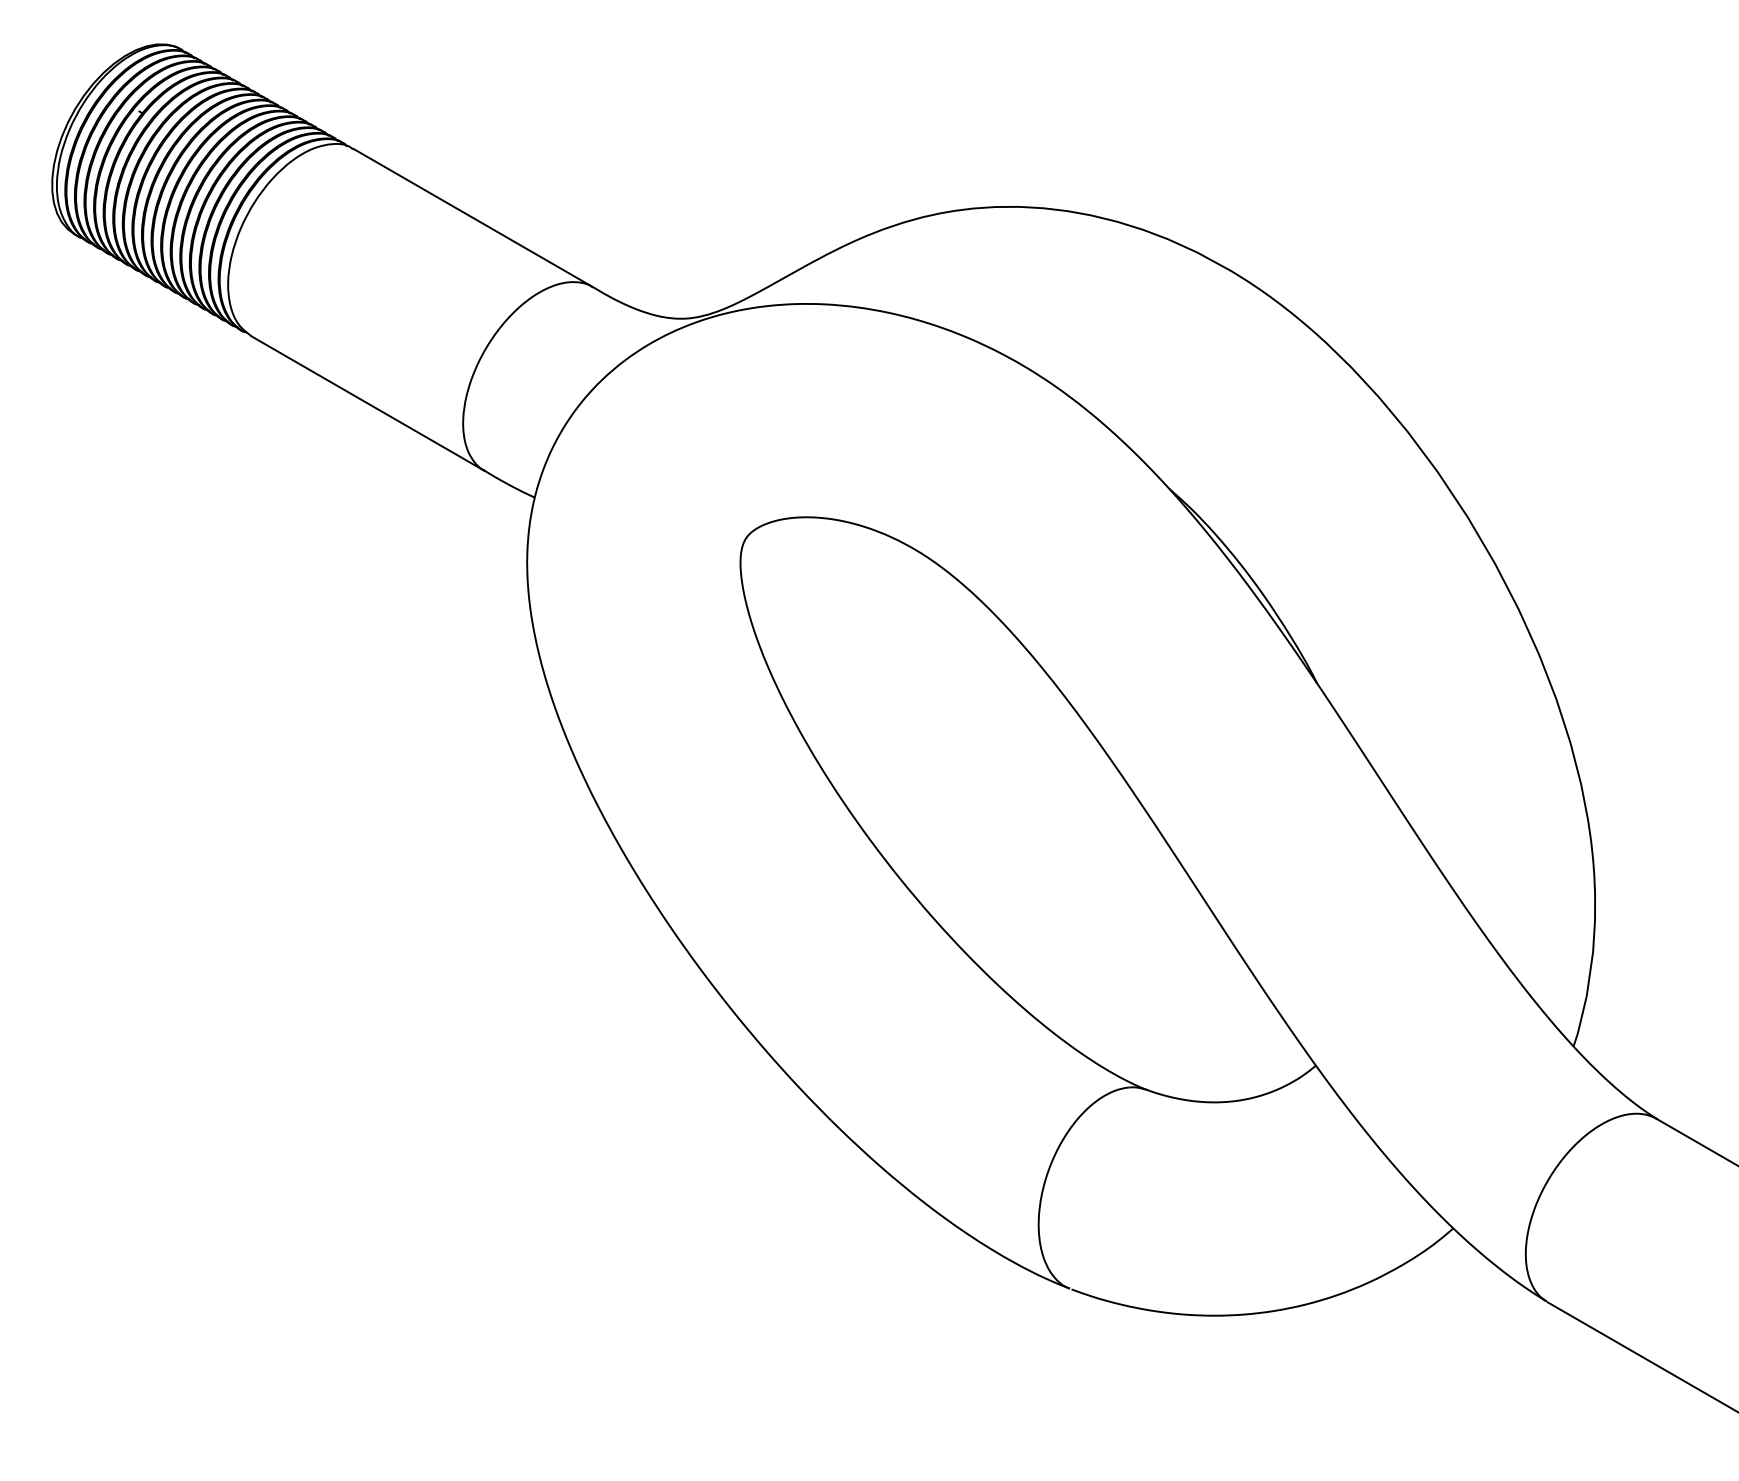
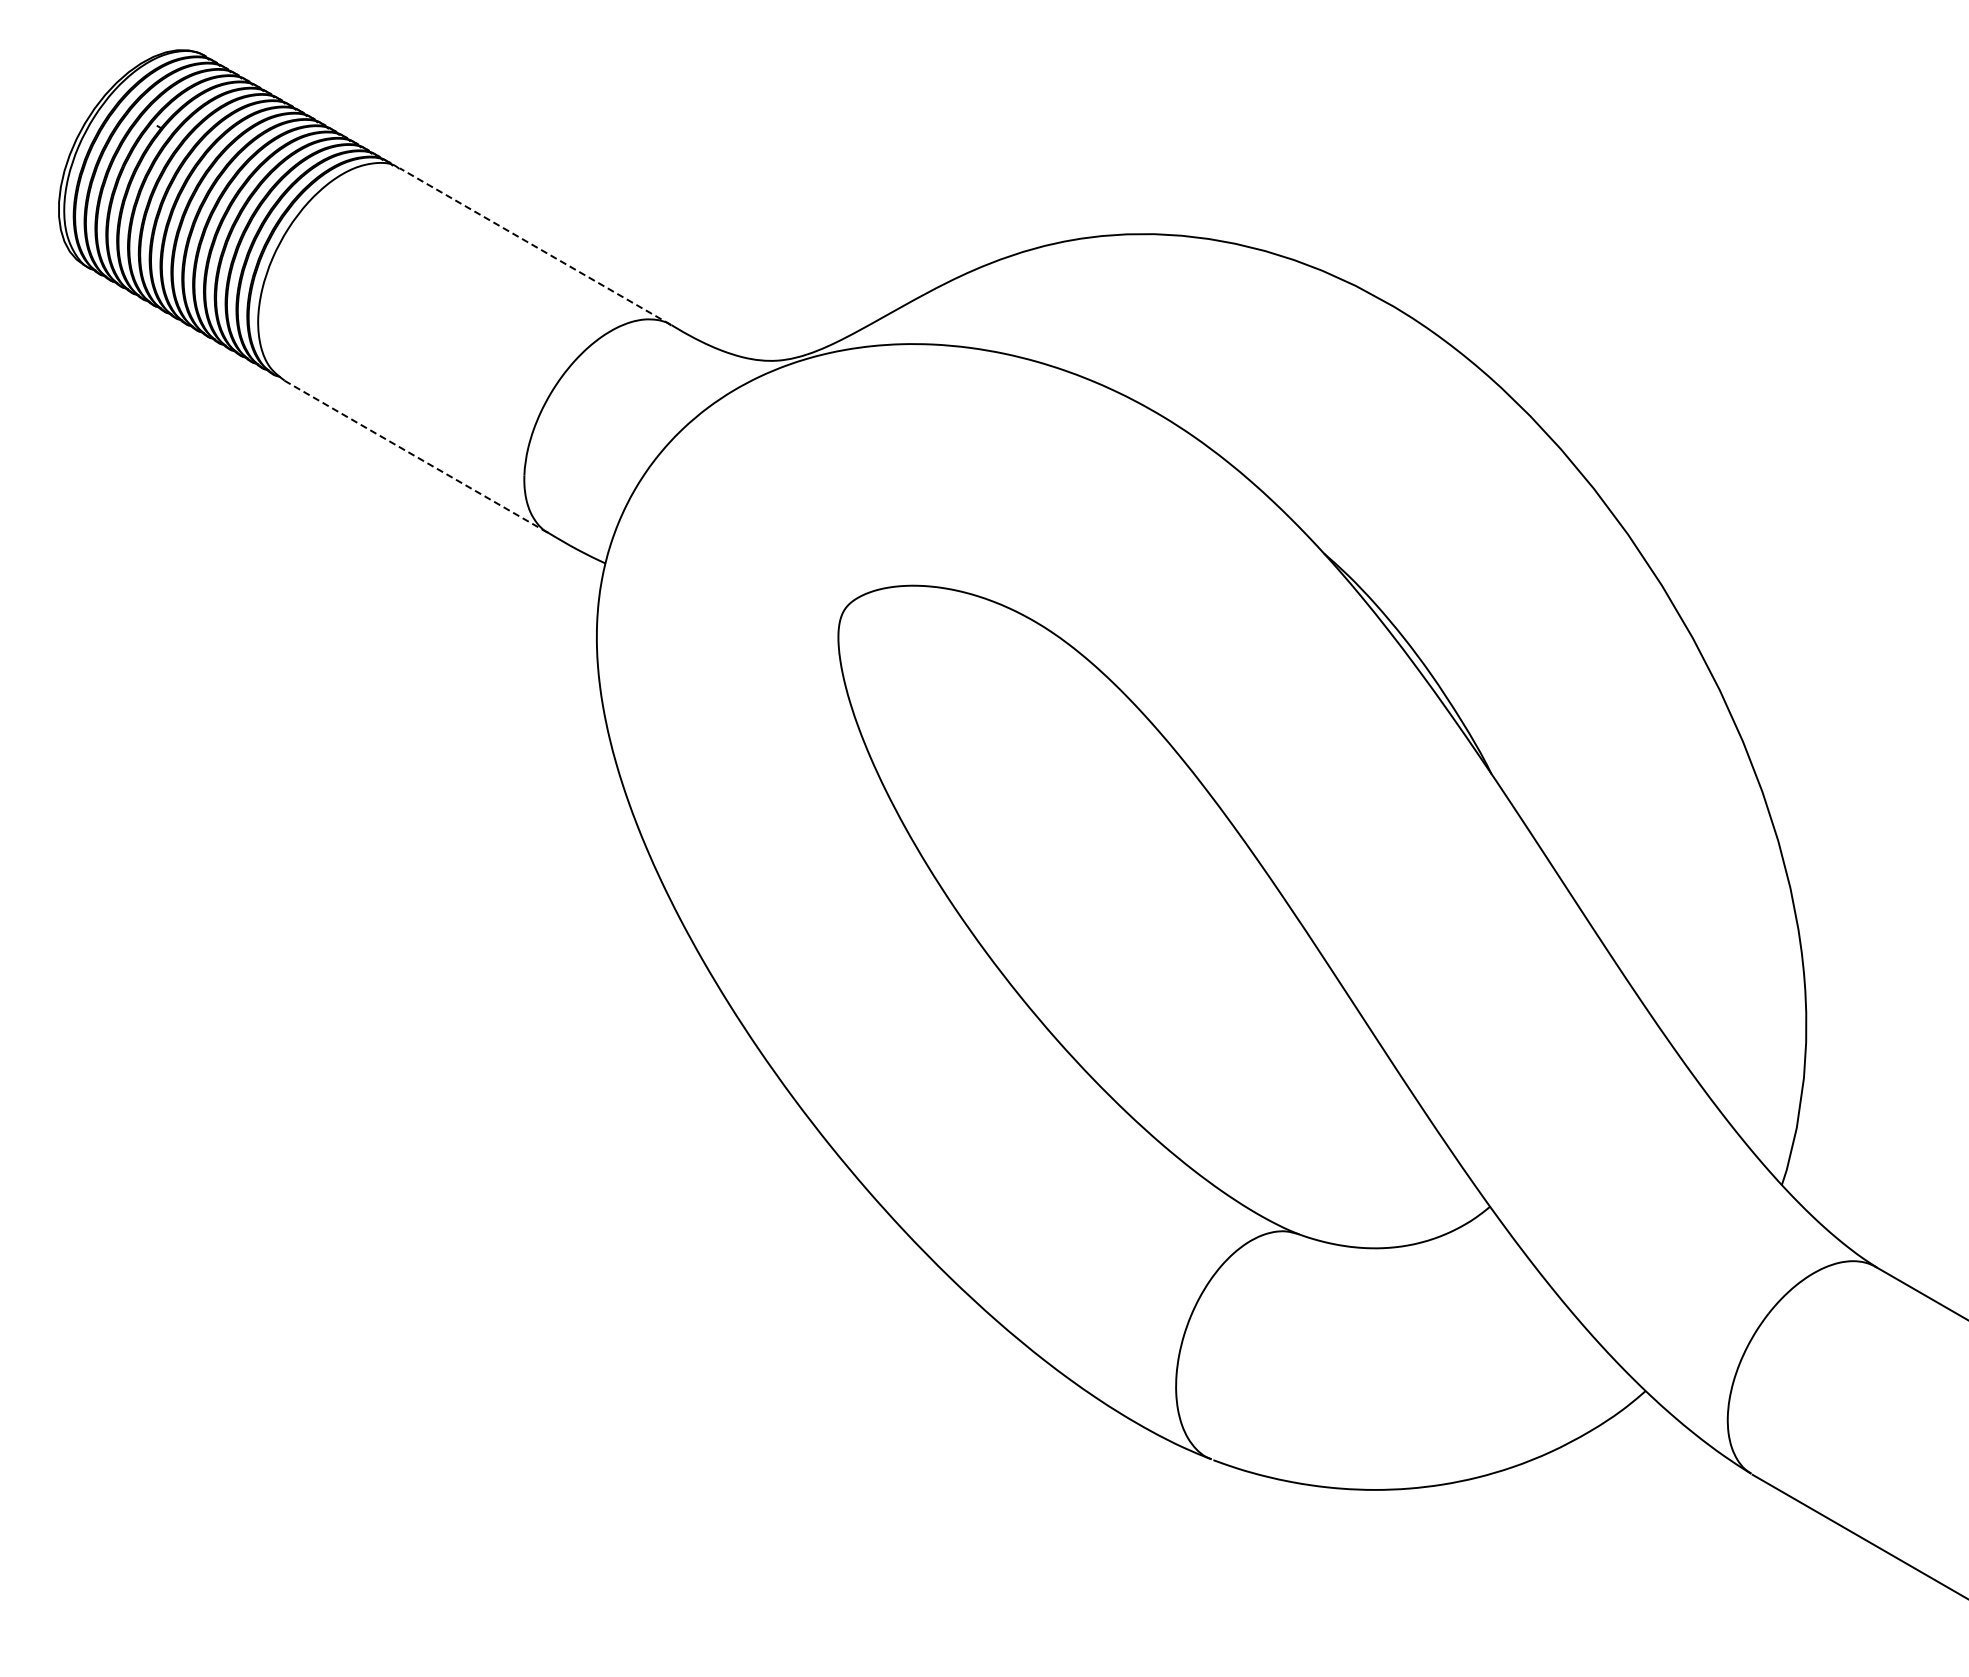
line: (473, 217) -> (535, 246), solid -> dashed
line: (368, 404) -> (417, 457), solid -> dashed

